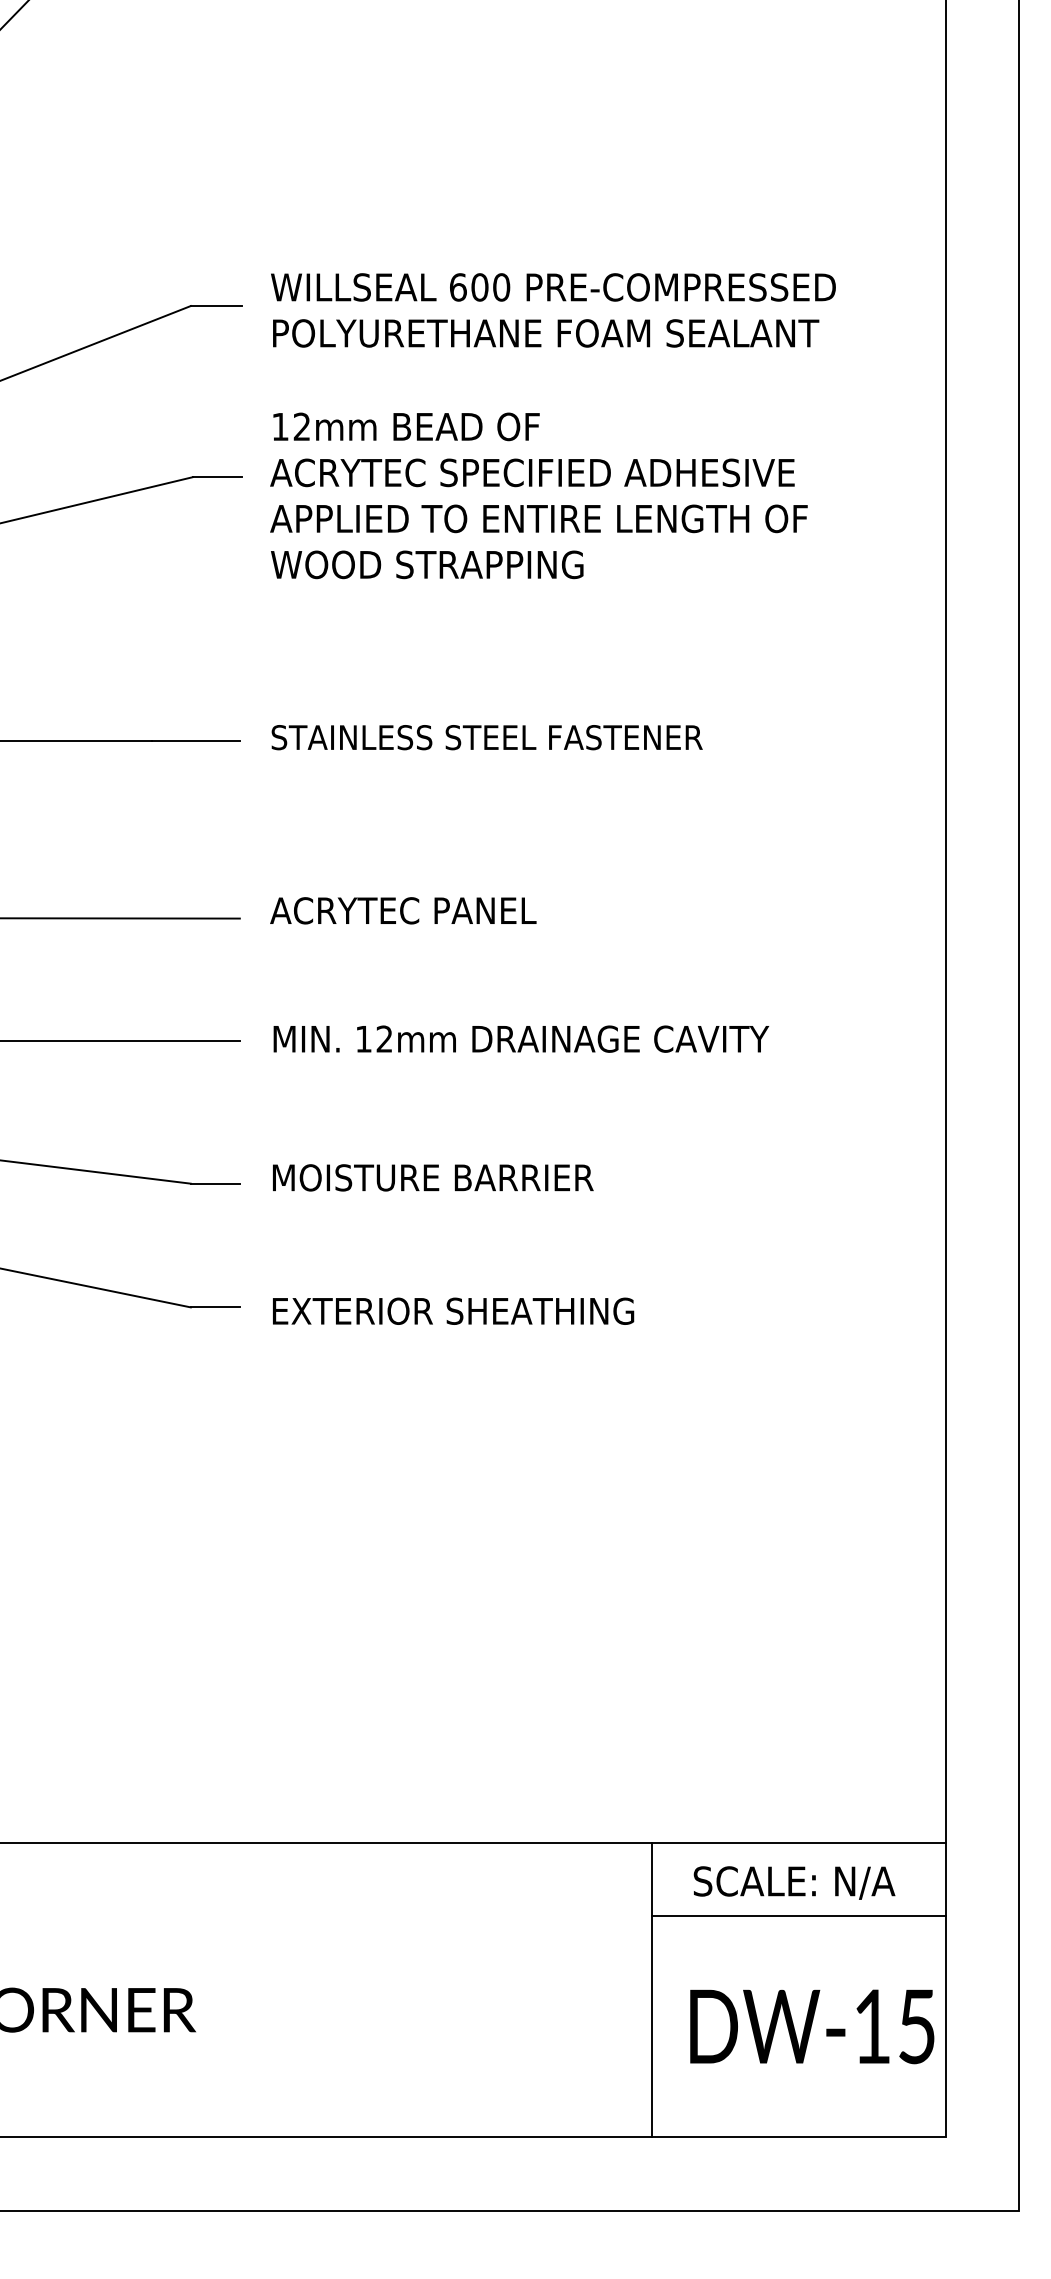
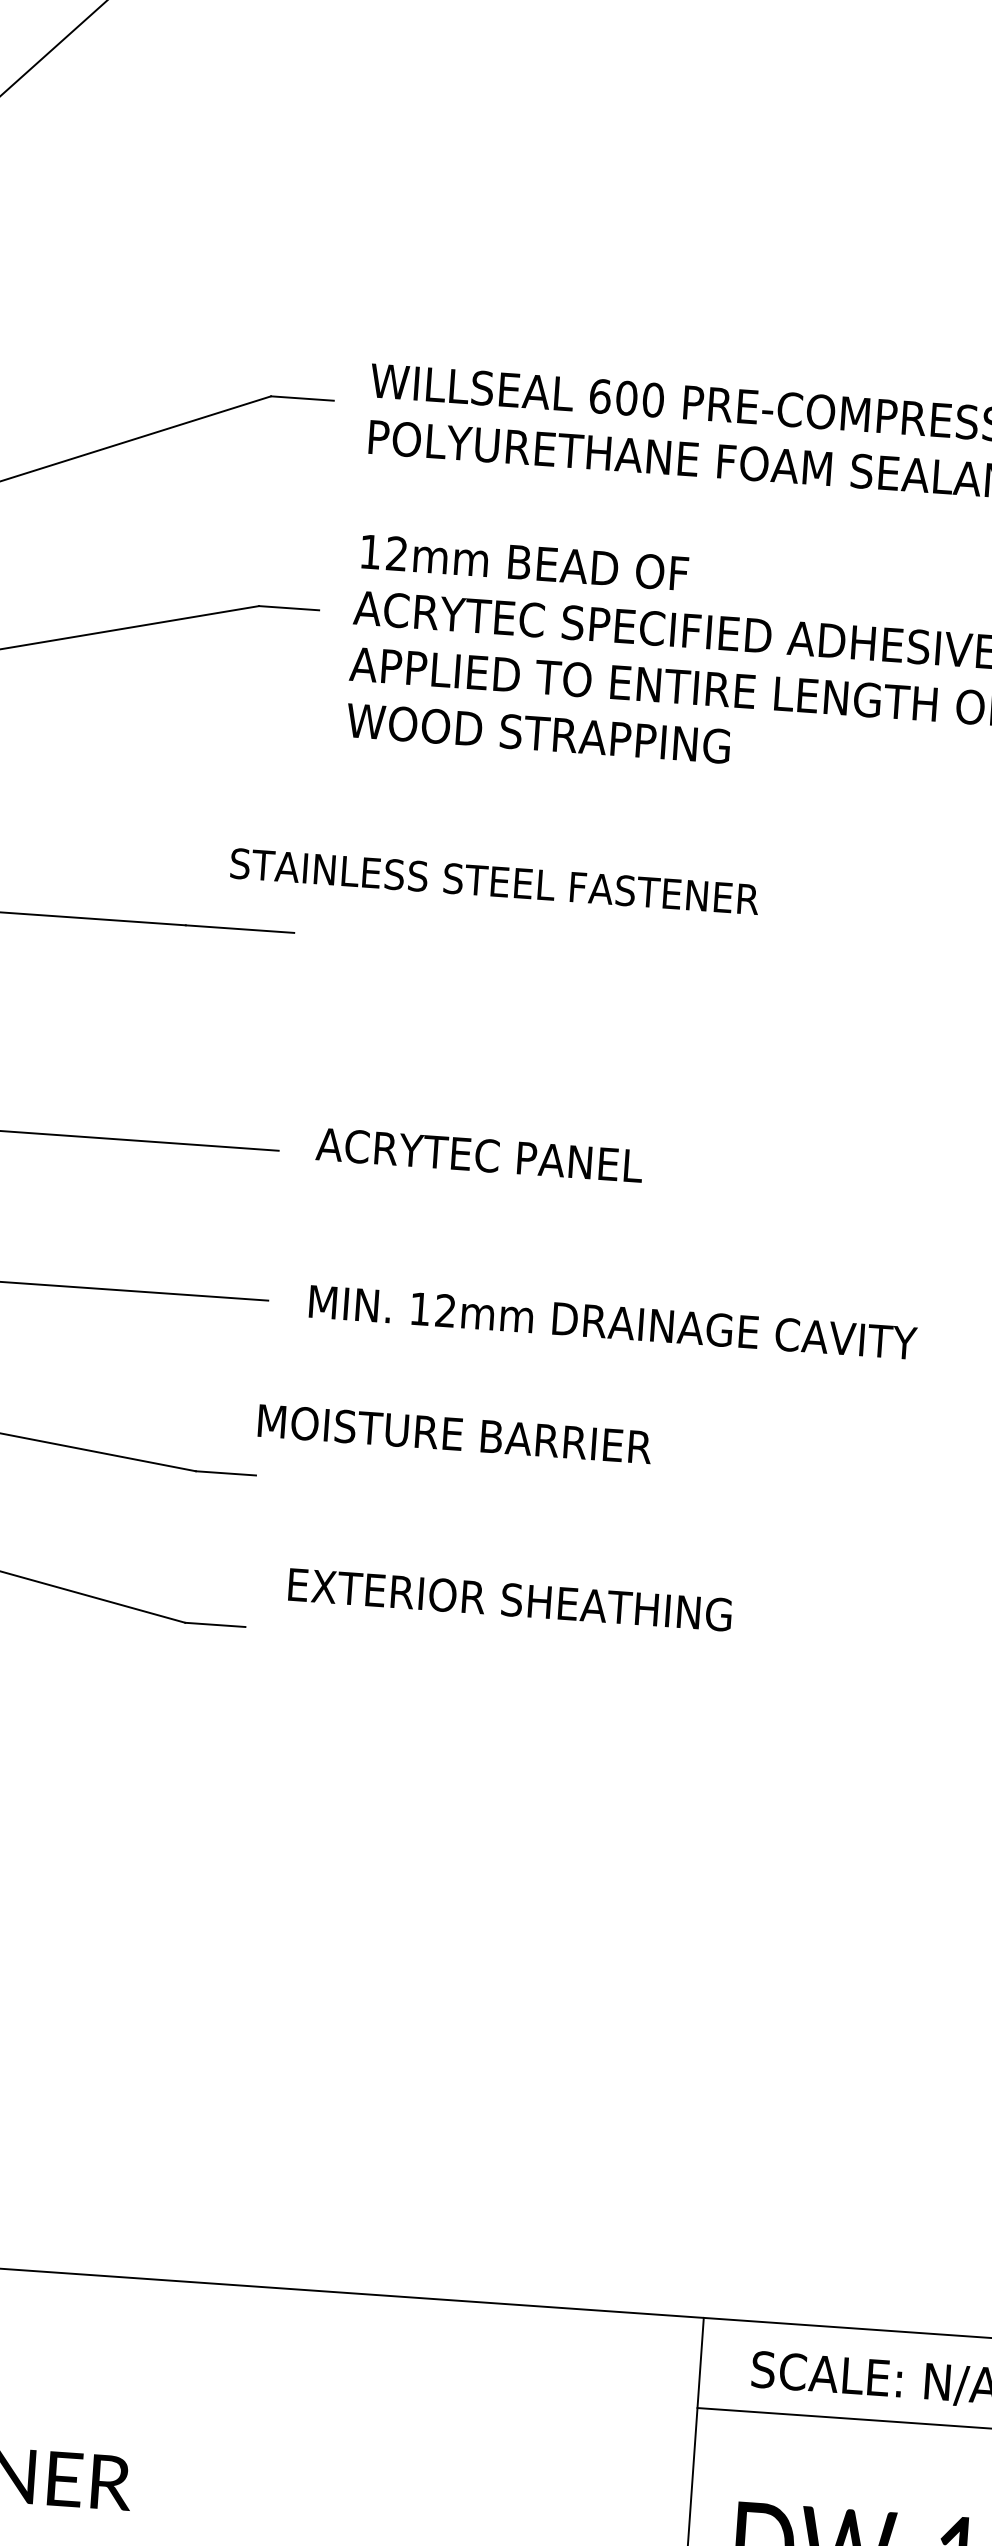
text: (486, 737) -> (494, 881), moved
text: (433, 1177) -> (455, 1433), moved
text: (453, 1310) -> (510, 1598), moved

